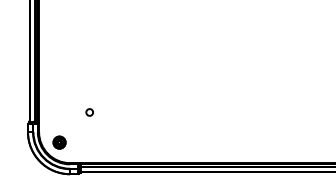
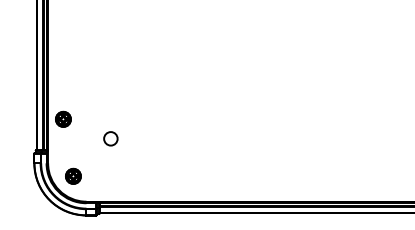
part: (51, 95) -> (63, 118), added
circle: (89, 112) -> (110, 139), size x1.6

